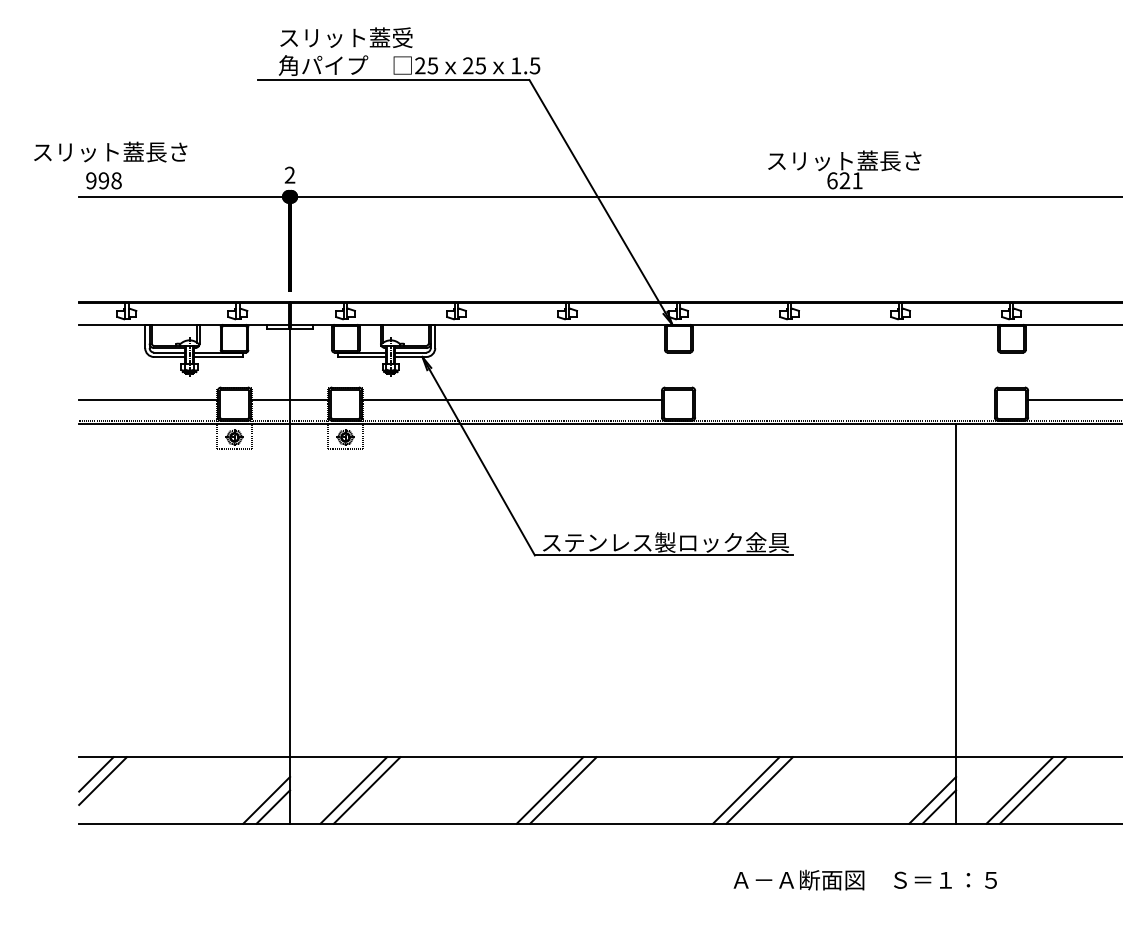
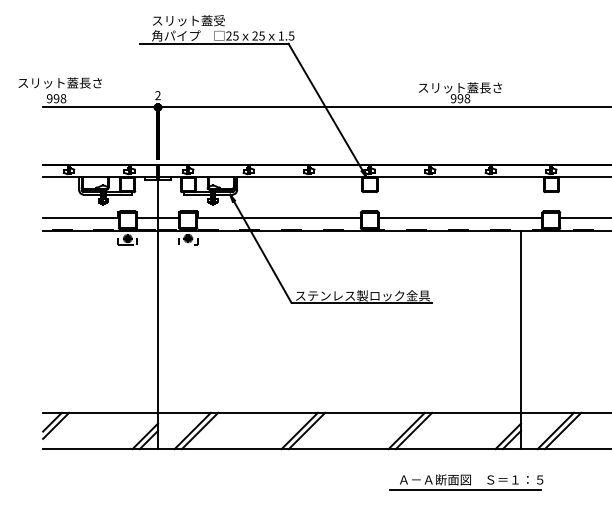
text: (844, 180) -> (460, 98), 621 -> 998
line: (844, 400) -> (460, 218), added
line: (854, 899) -> (465, 490), added

